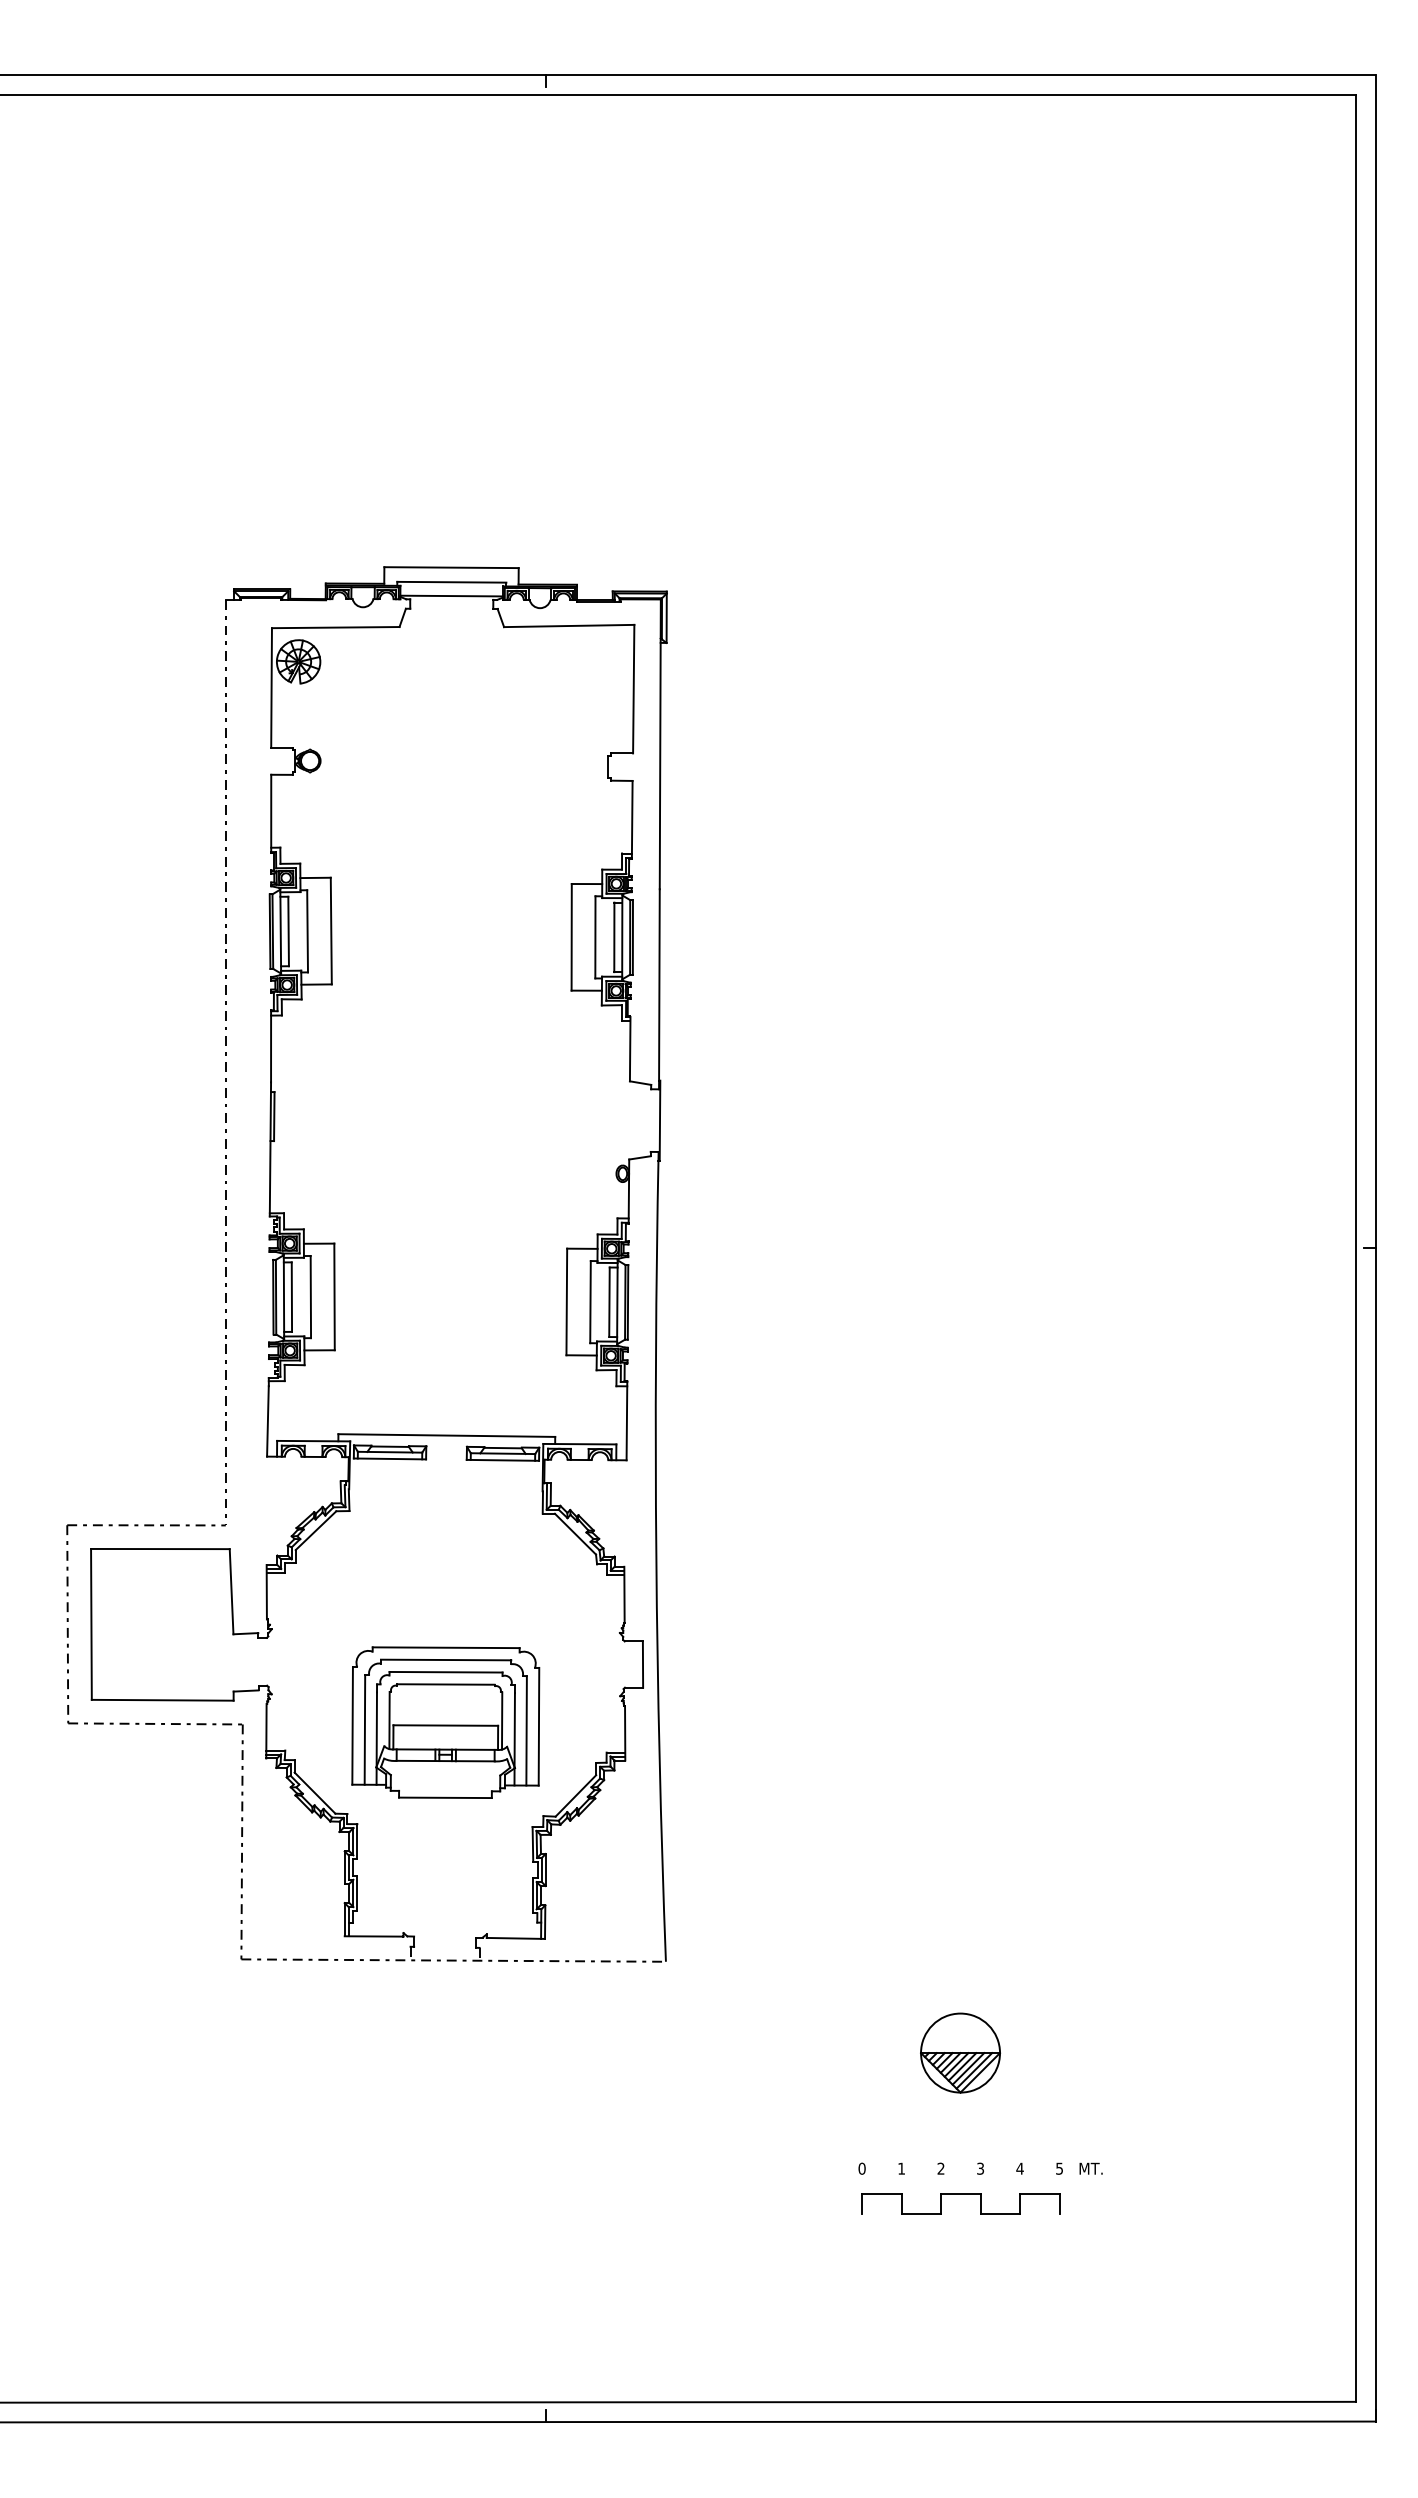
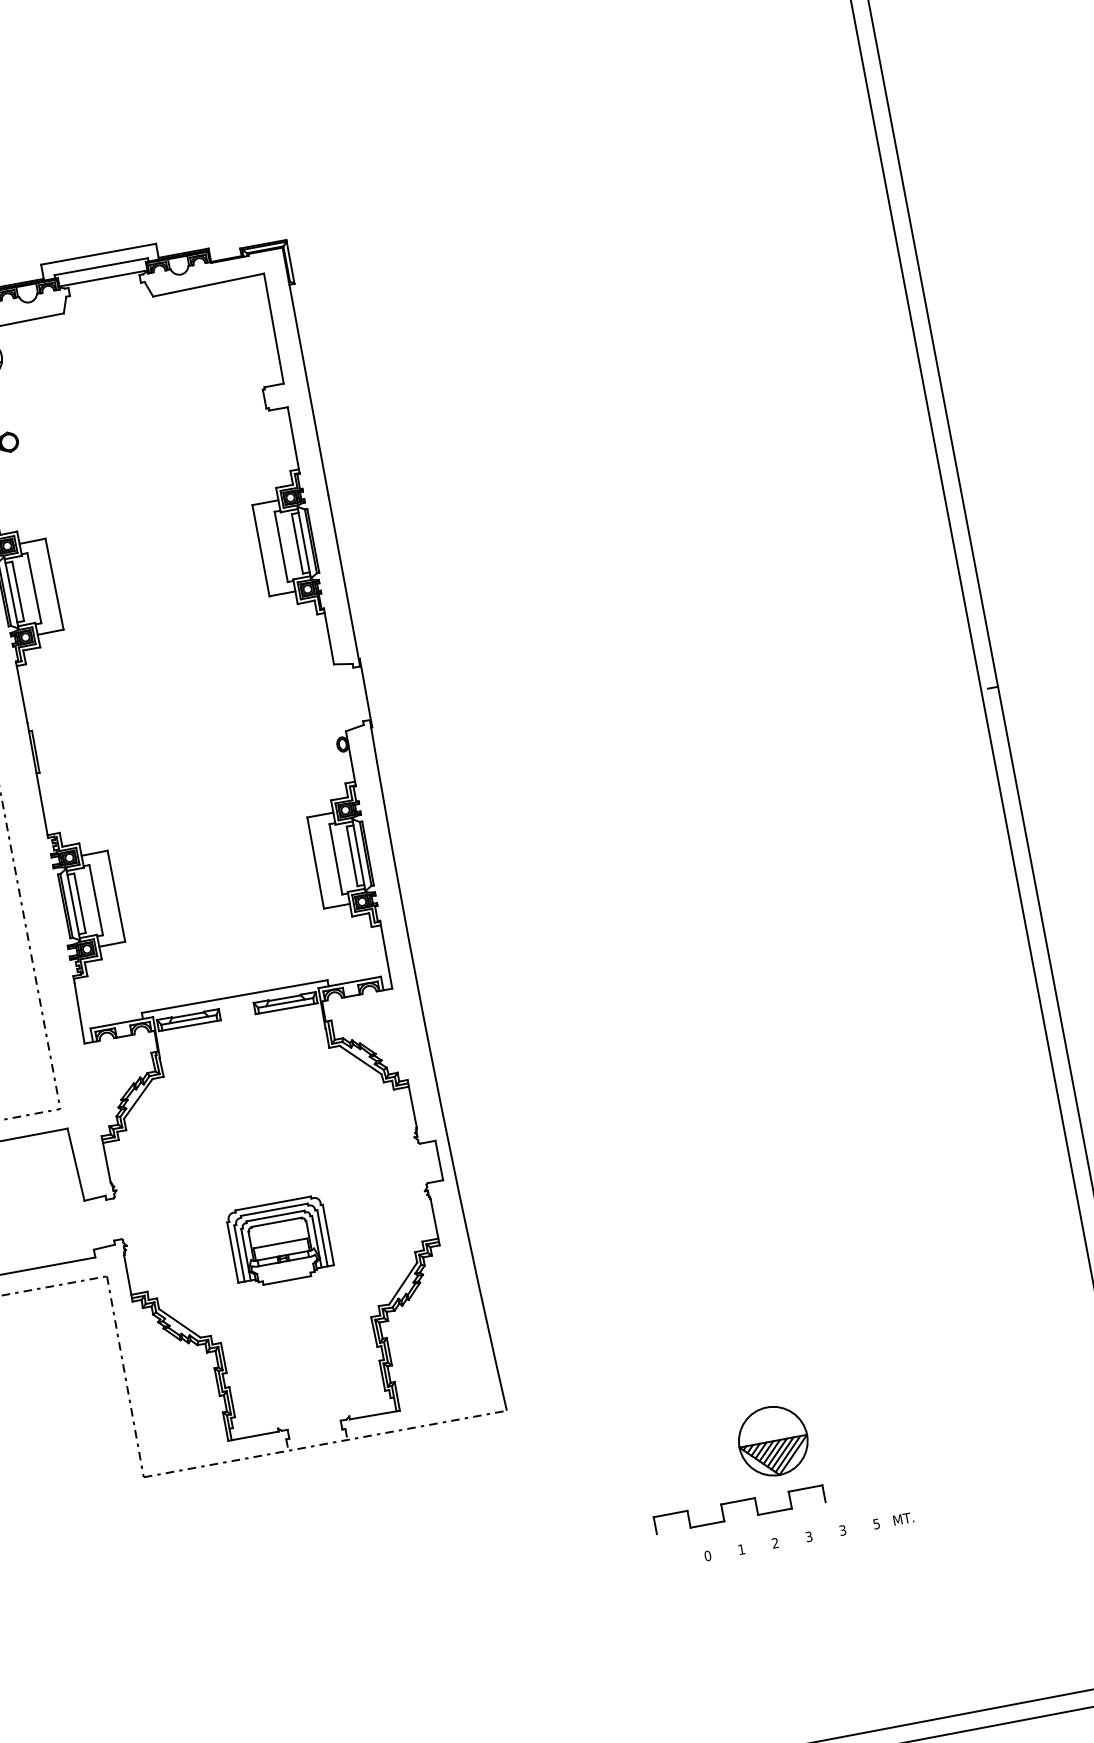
part: (445, 1722) -> (279, 1241), size x0.6
text: (1019, 2168) -> (842, 1530), 4 -> 3
part: (960, 2194) -> (737, 1501), moved

